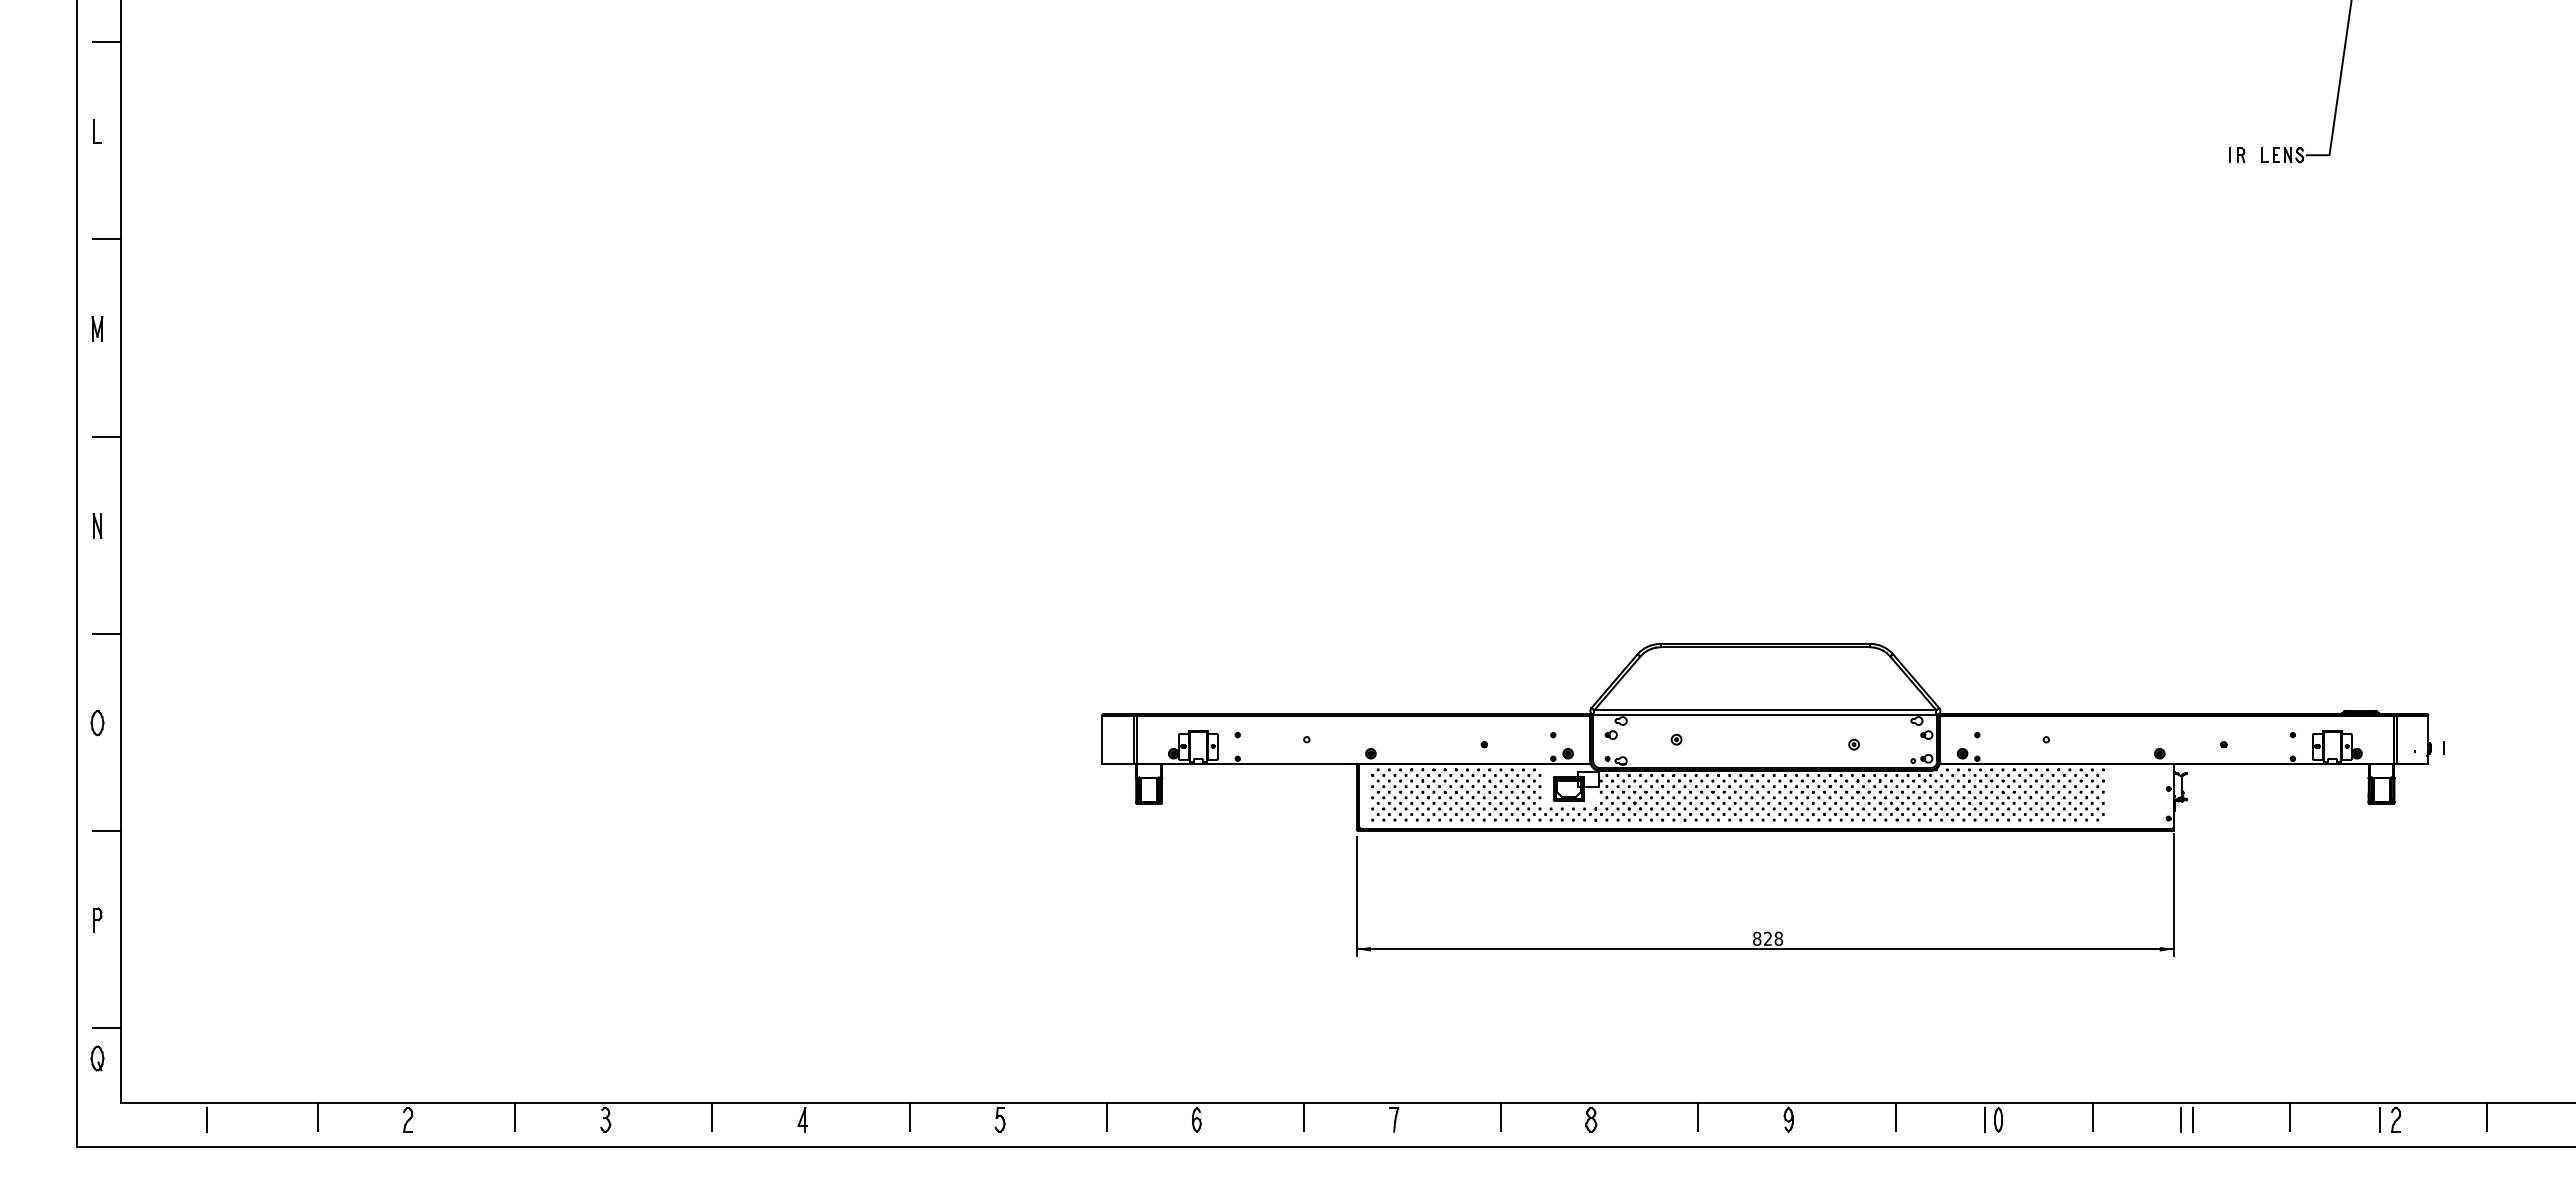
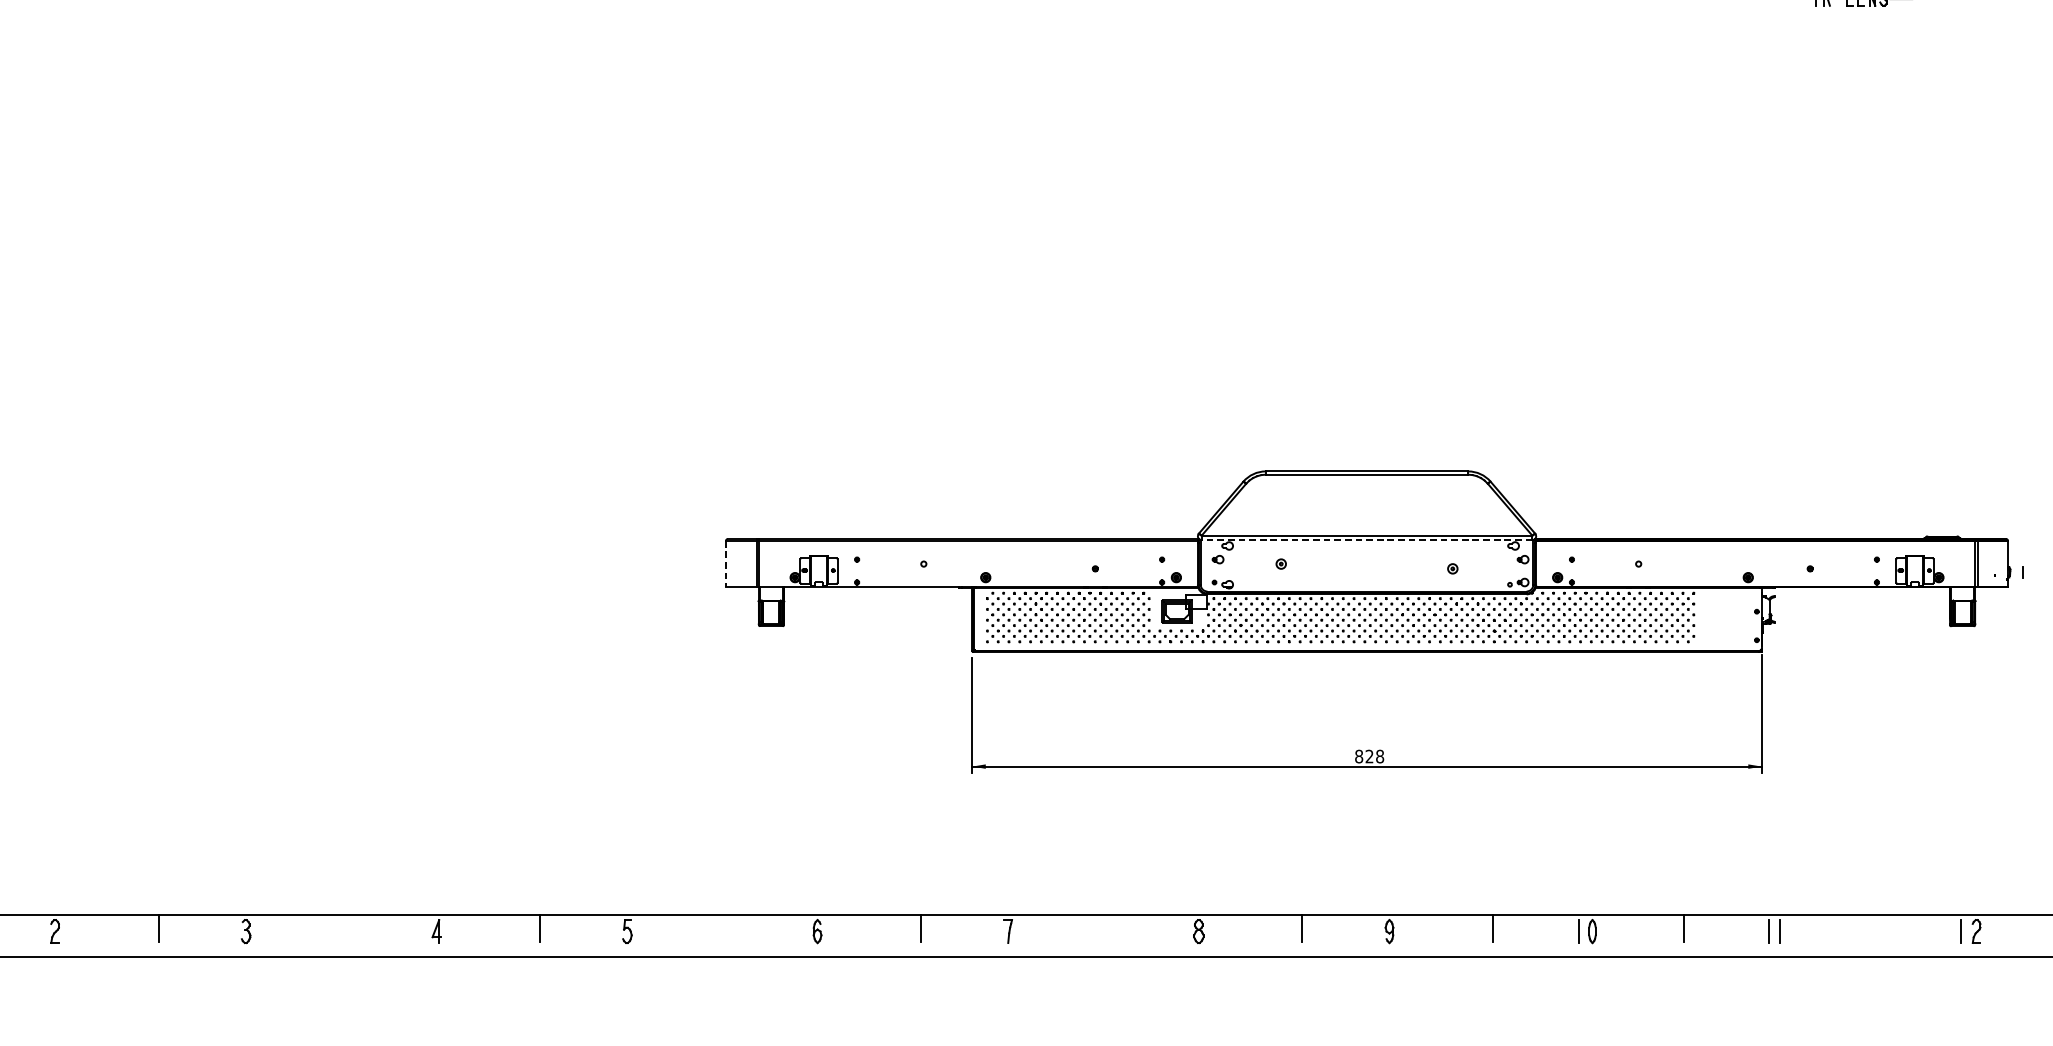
line: (1764, 714) -> (1366, 539), solid -> dashed
line: (1102, 739) -> (726, 563), solid -> dashed
line: (712, 1116) -> (349, 928), removed
line: (1106, 1116) -> (730, 928), removed
line: (1501, 1116) -> (1111, 928), removed
line: (2290, 1116) -> (1874, 928), removed

